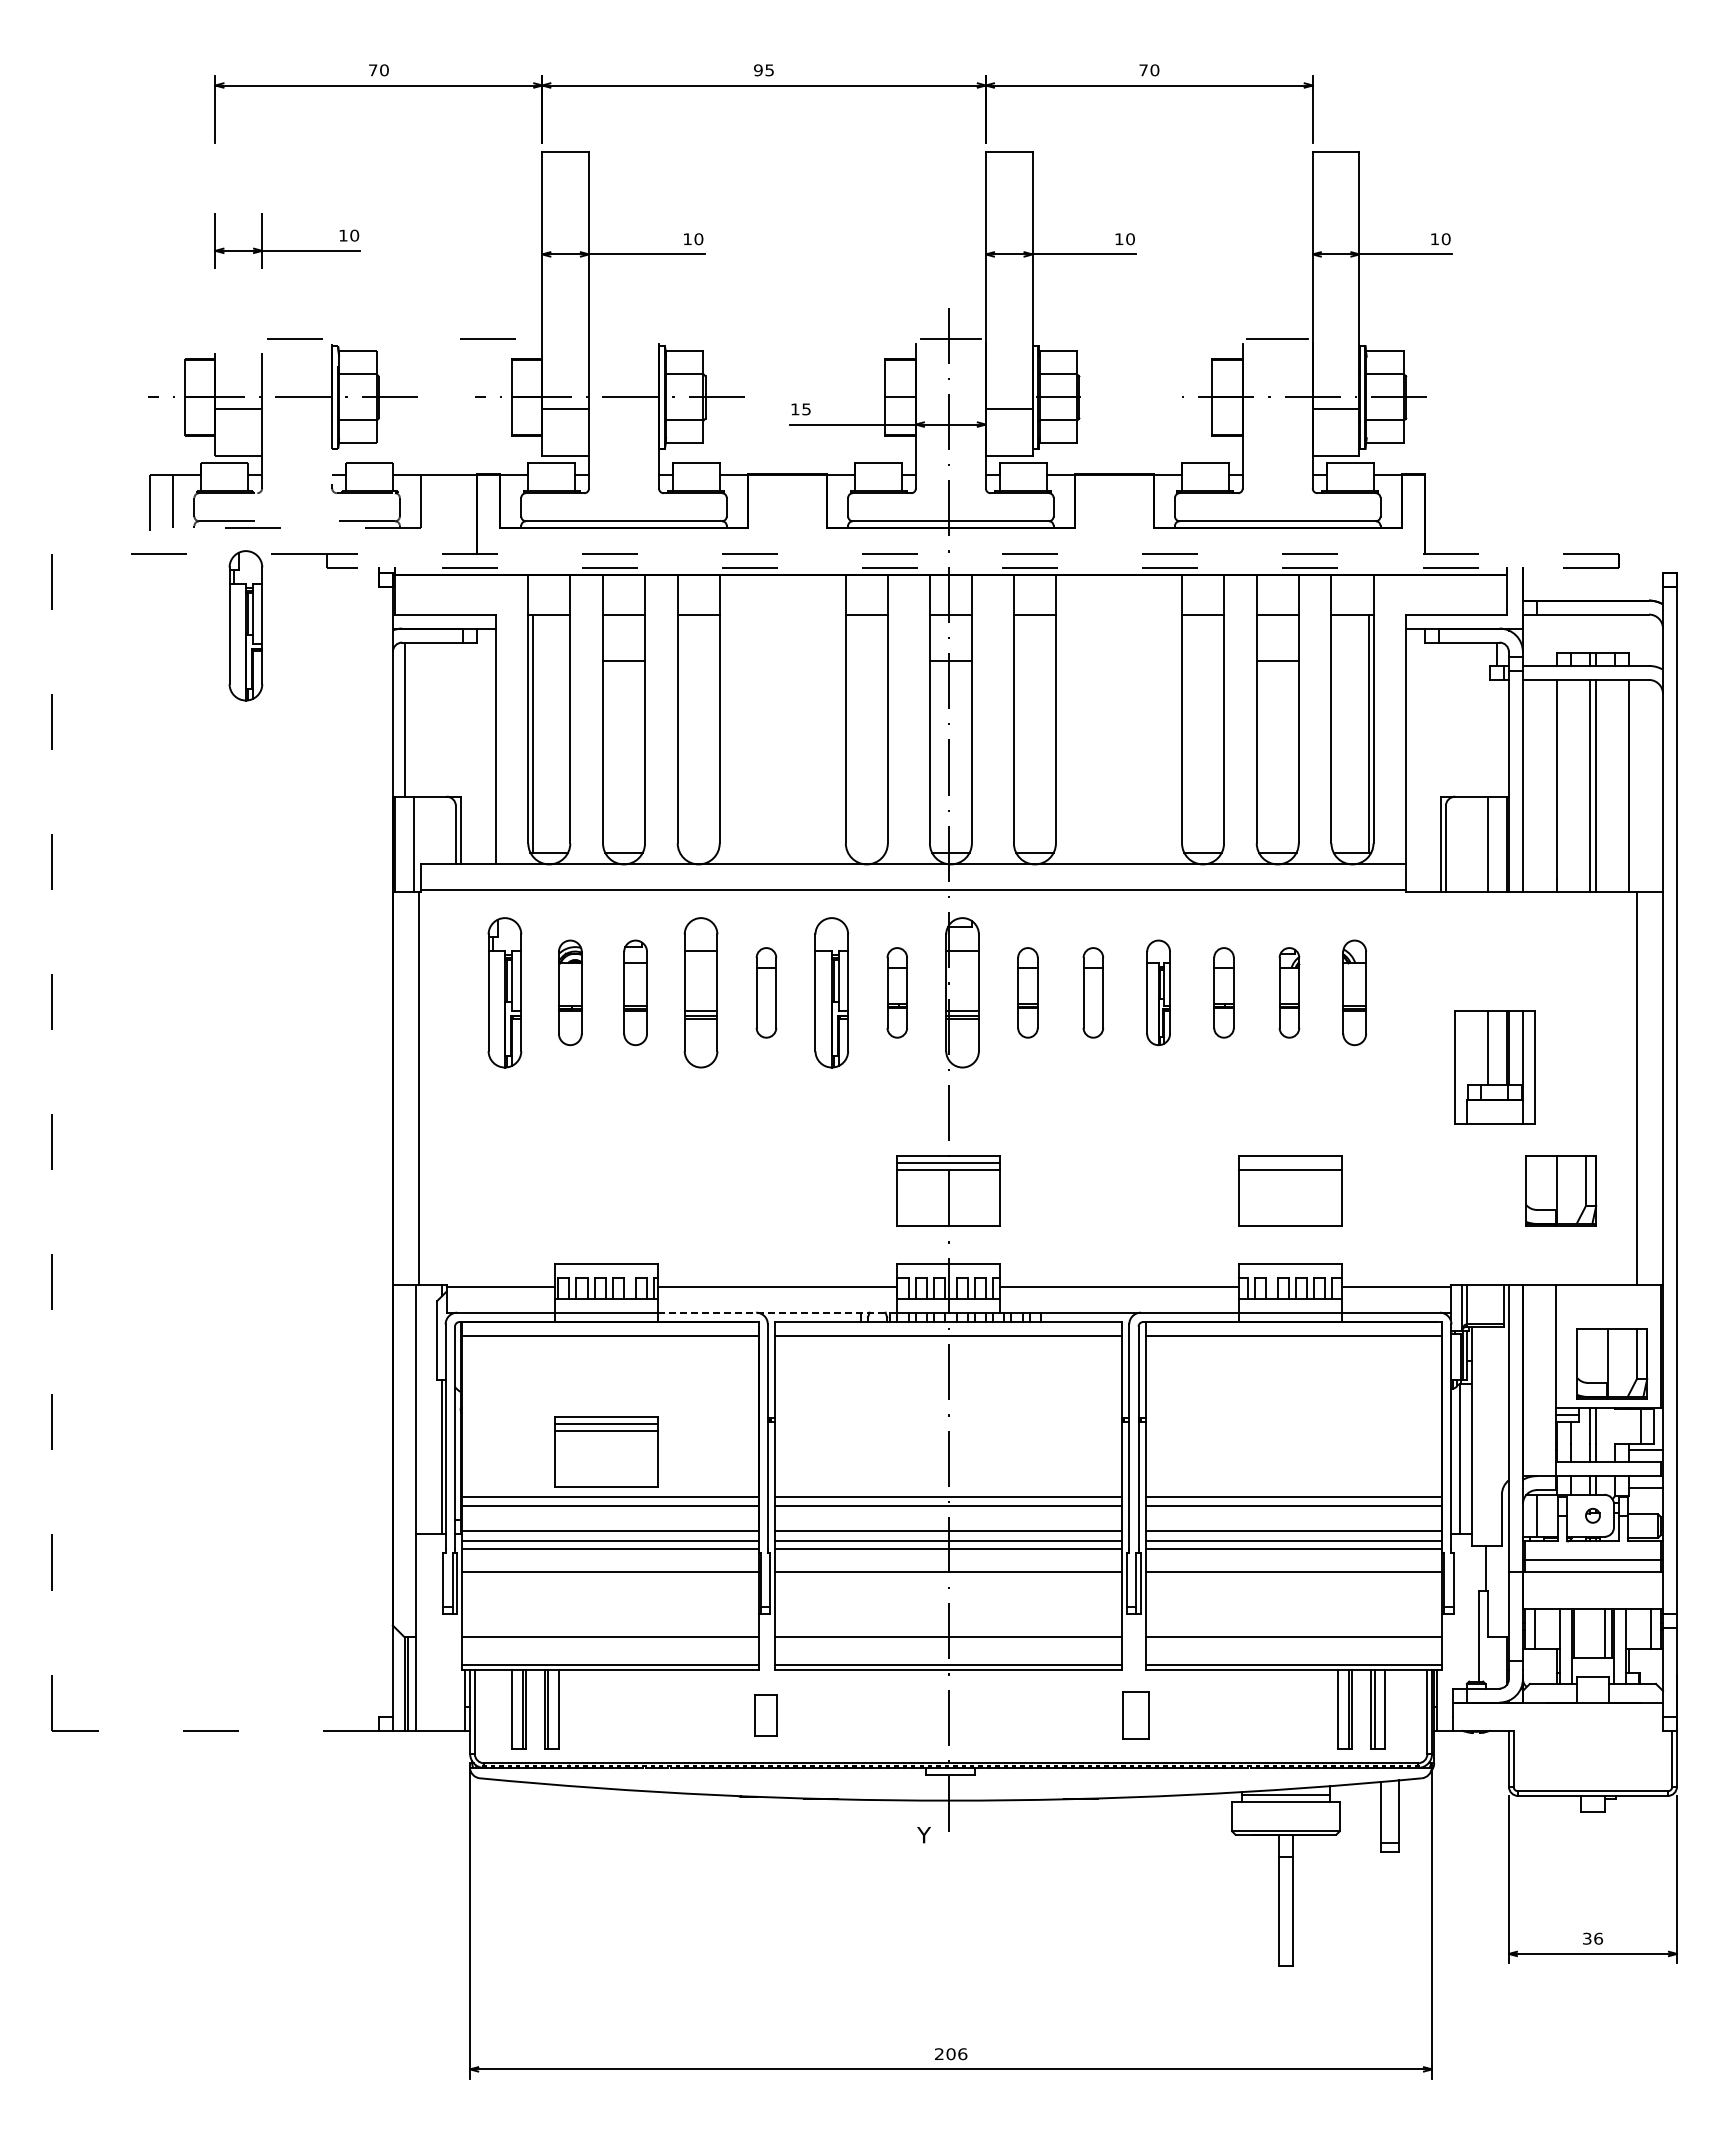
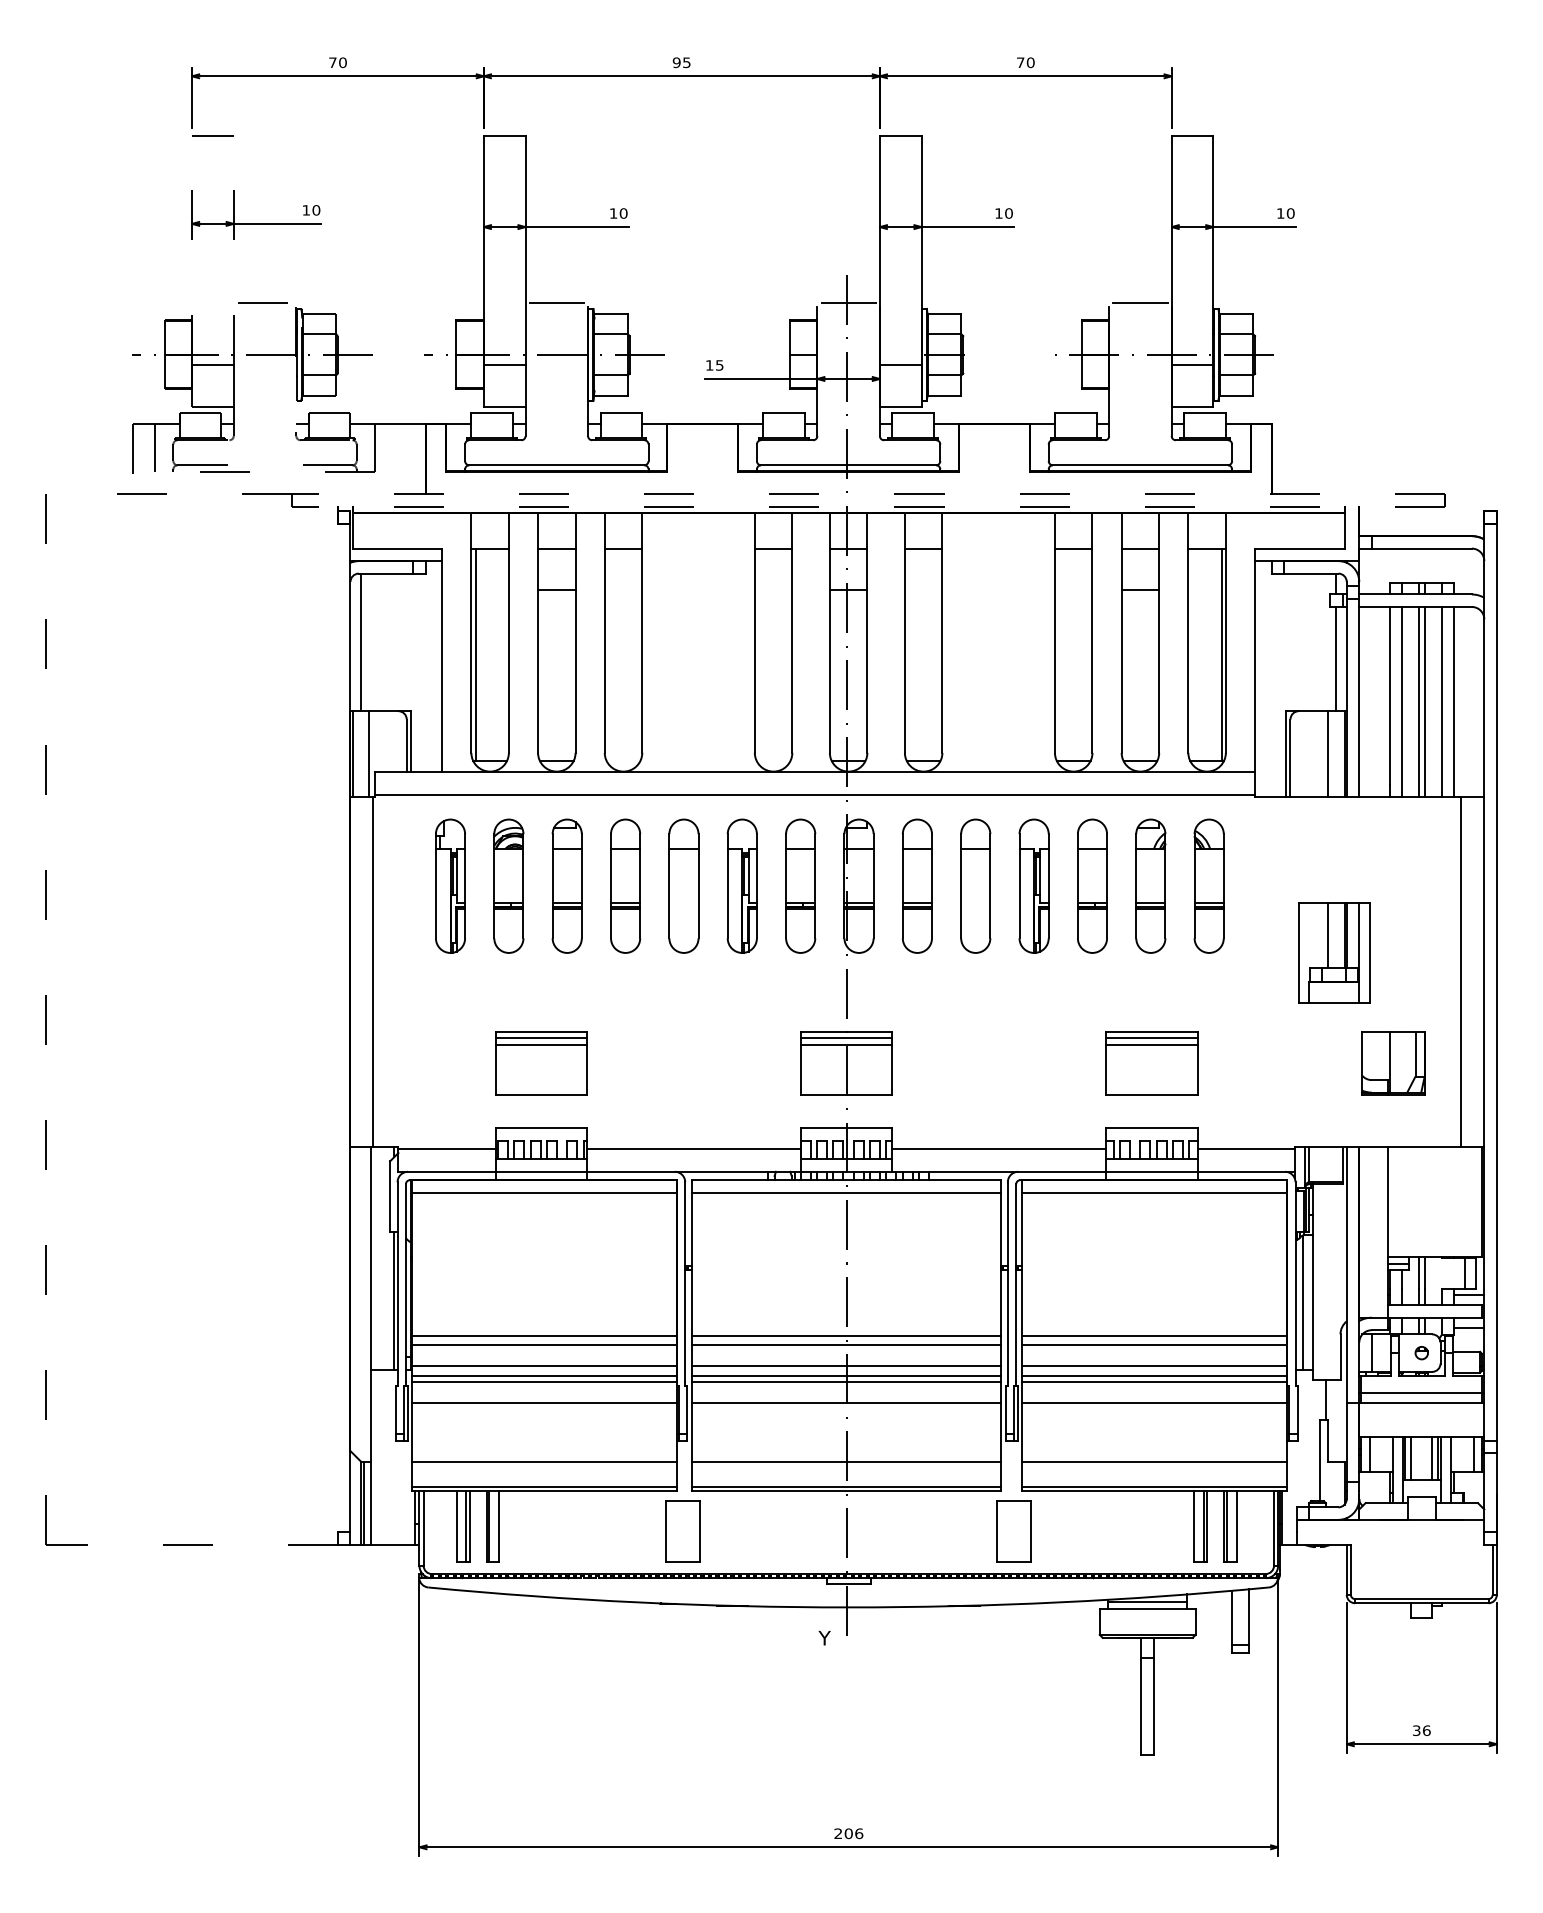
line: (238, 151) -> (212, 135), added
line: (487, 338) -> (434, 302), removed
line: (623, 339) -> (556, 303), added
part: (245, 625) -> (218, 558), removed
line: (1497, 737) -> (1336, 658), added
line: (1570, 785) -> (1401, 701), added
line: (1615, 785) -> (1441, 701), added
part: (570, 992) -> (509, 885), size x1.43
part: (635, 992) -> (567, 885), size x1.43
part: (766, 992) -> (684, 885), size x1.67
part: (897, 992) -> (800, 885), size x1.67
part: (1027, 992) -> (917, 885), size x1.67
part: (1093, 992) -> (975, 885), size x1.67
part: (1158, 992) -> (1033, 885), size x1.43
part: (1223, 992) -> (1091, 885), size x1.67
part: (1289, 992) -> (1150, 885), size x1.67
part: (1354, 992) -> (1208, 885), size x1.43
line: (1290, 1163) -> (1151, 1038), added
line: (777, 1312) -> (693, 1171), dashed -> solid
part: (1612, 1363) -> (1439, 1217), removed
part: (606, 1451) -> (541, 1062), moved
line: (1581, 1633) -> (1411, 1458), added
part: (765, 1715) -> (683, 1531), size x1.67
part: (1135, 1715) -> (1013, 1531), size x1.43

